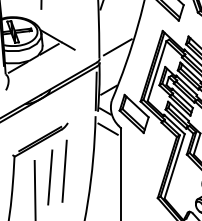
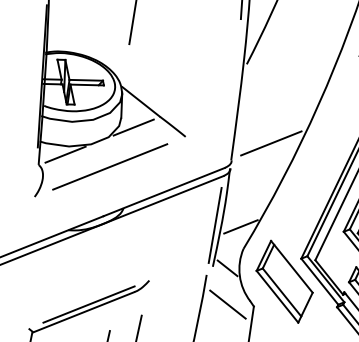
line: (40, 70) -> (109, 167), added

